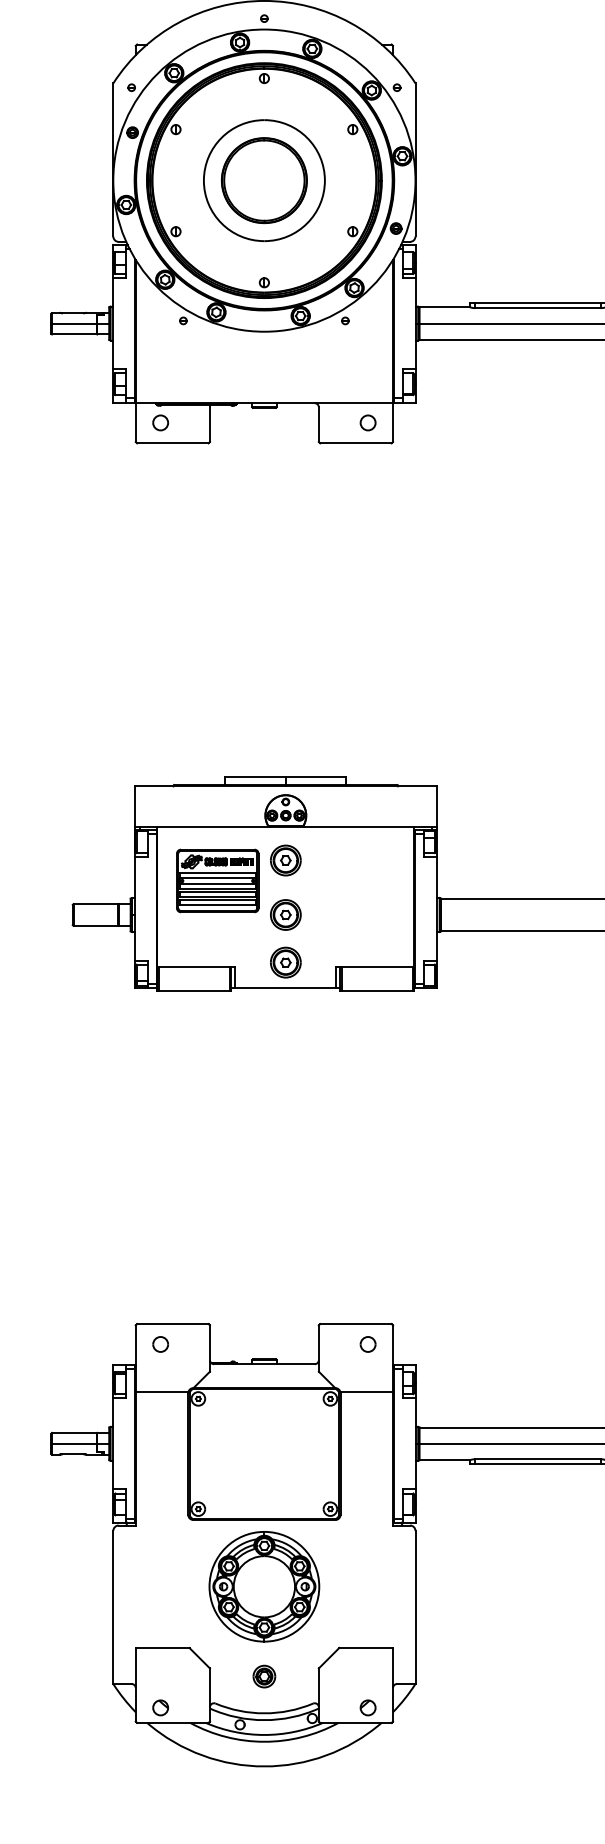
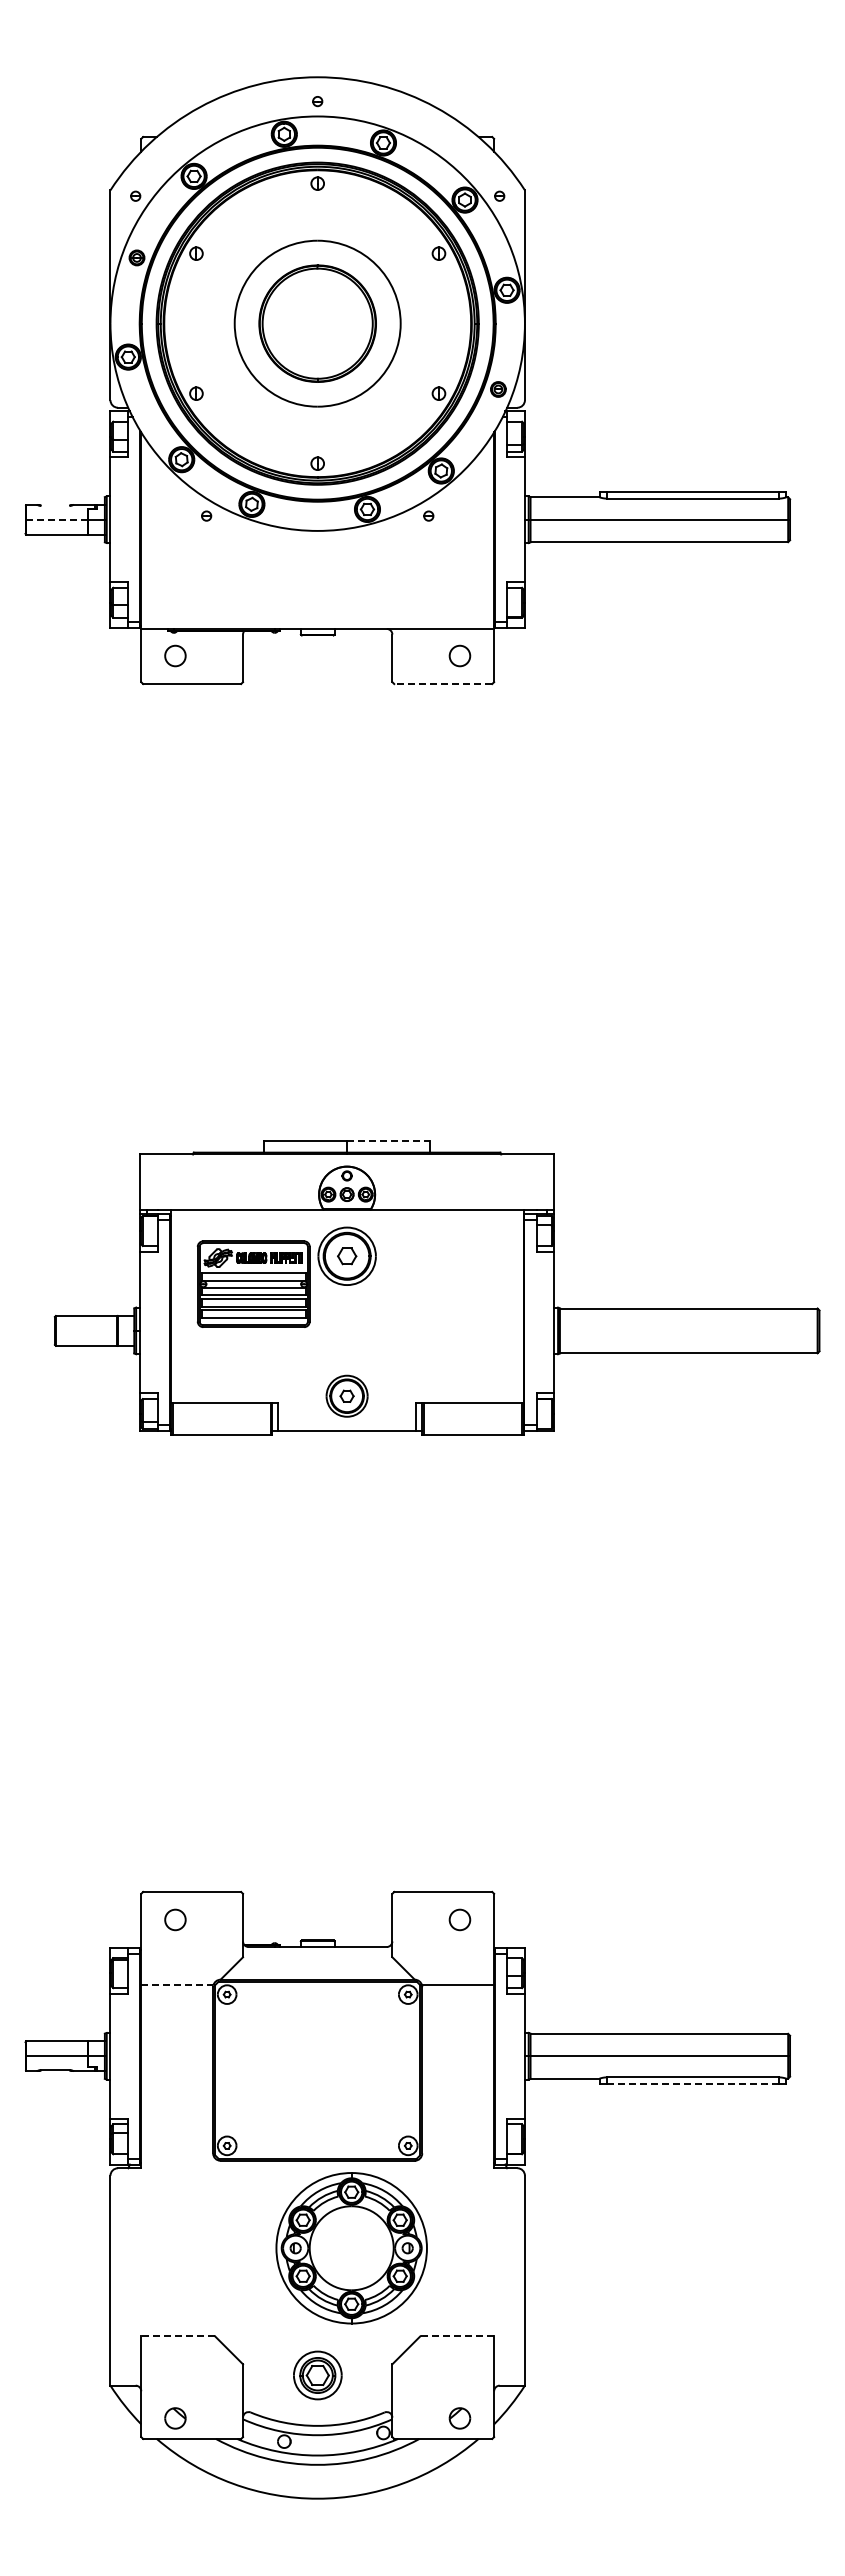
line: (73, 313) -> (55, 505), removed
line: (74, 323) -> (57, 519), solid -> dashed
line: (355, 443) -> (442, 684), solid -> dashed
line: (316, 776) -> (389, 1141), solid -> dashed
part: (285, 860) -> (346, 1255), size x1.4
part: (285, 914) -> (346, 1330), removed
line: (162, 1392) -> (177, 1985), solid -> dashed
line: (537, 1464) -> (692, 2084), solid -> dashed
part: (264, 1586) -> (351, 2248), moved
line: (162, 1648) -> (178, 2336), solid -> dashed
line: (366, 1648) -> (457, 2336), solid -> dashed
part: (264, 1676) -> (317, 2375), size x1.6

